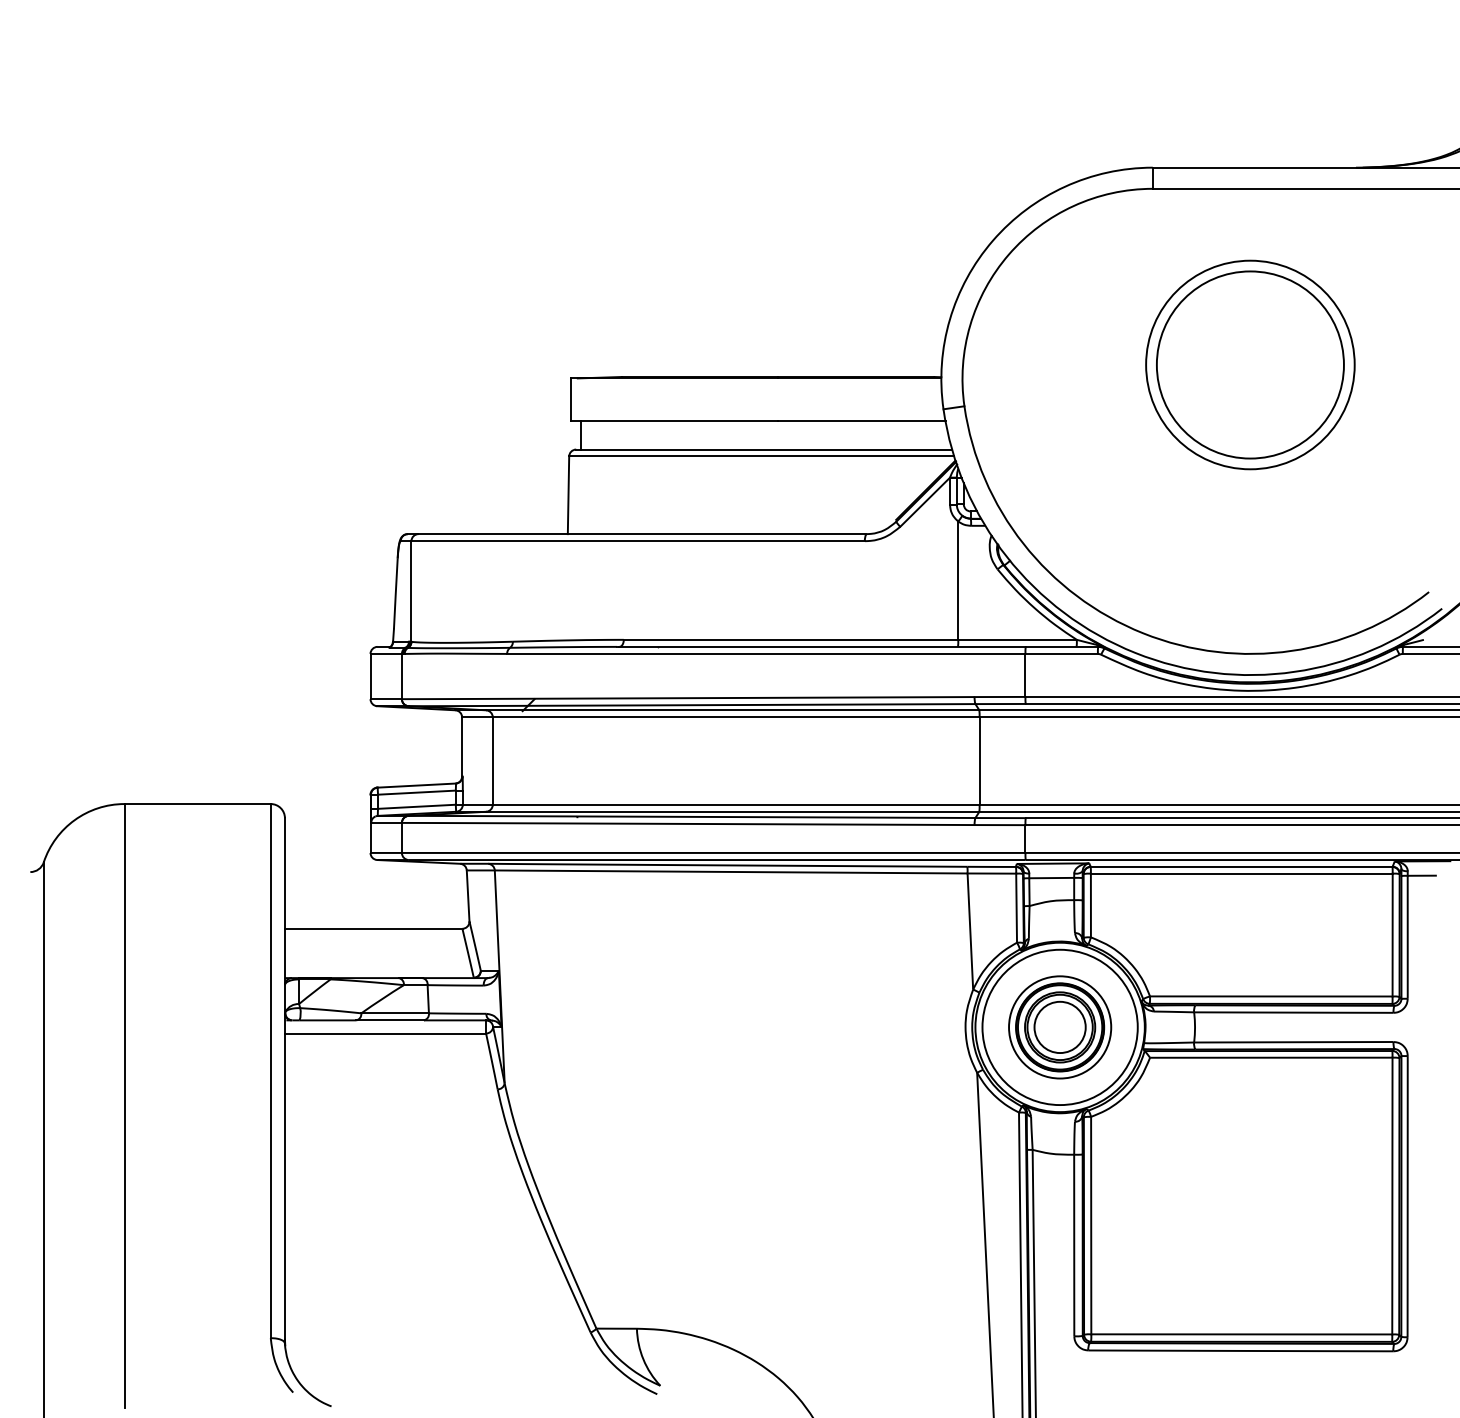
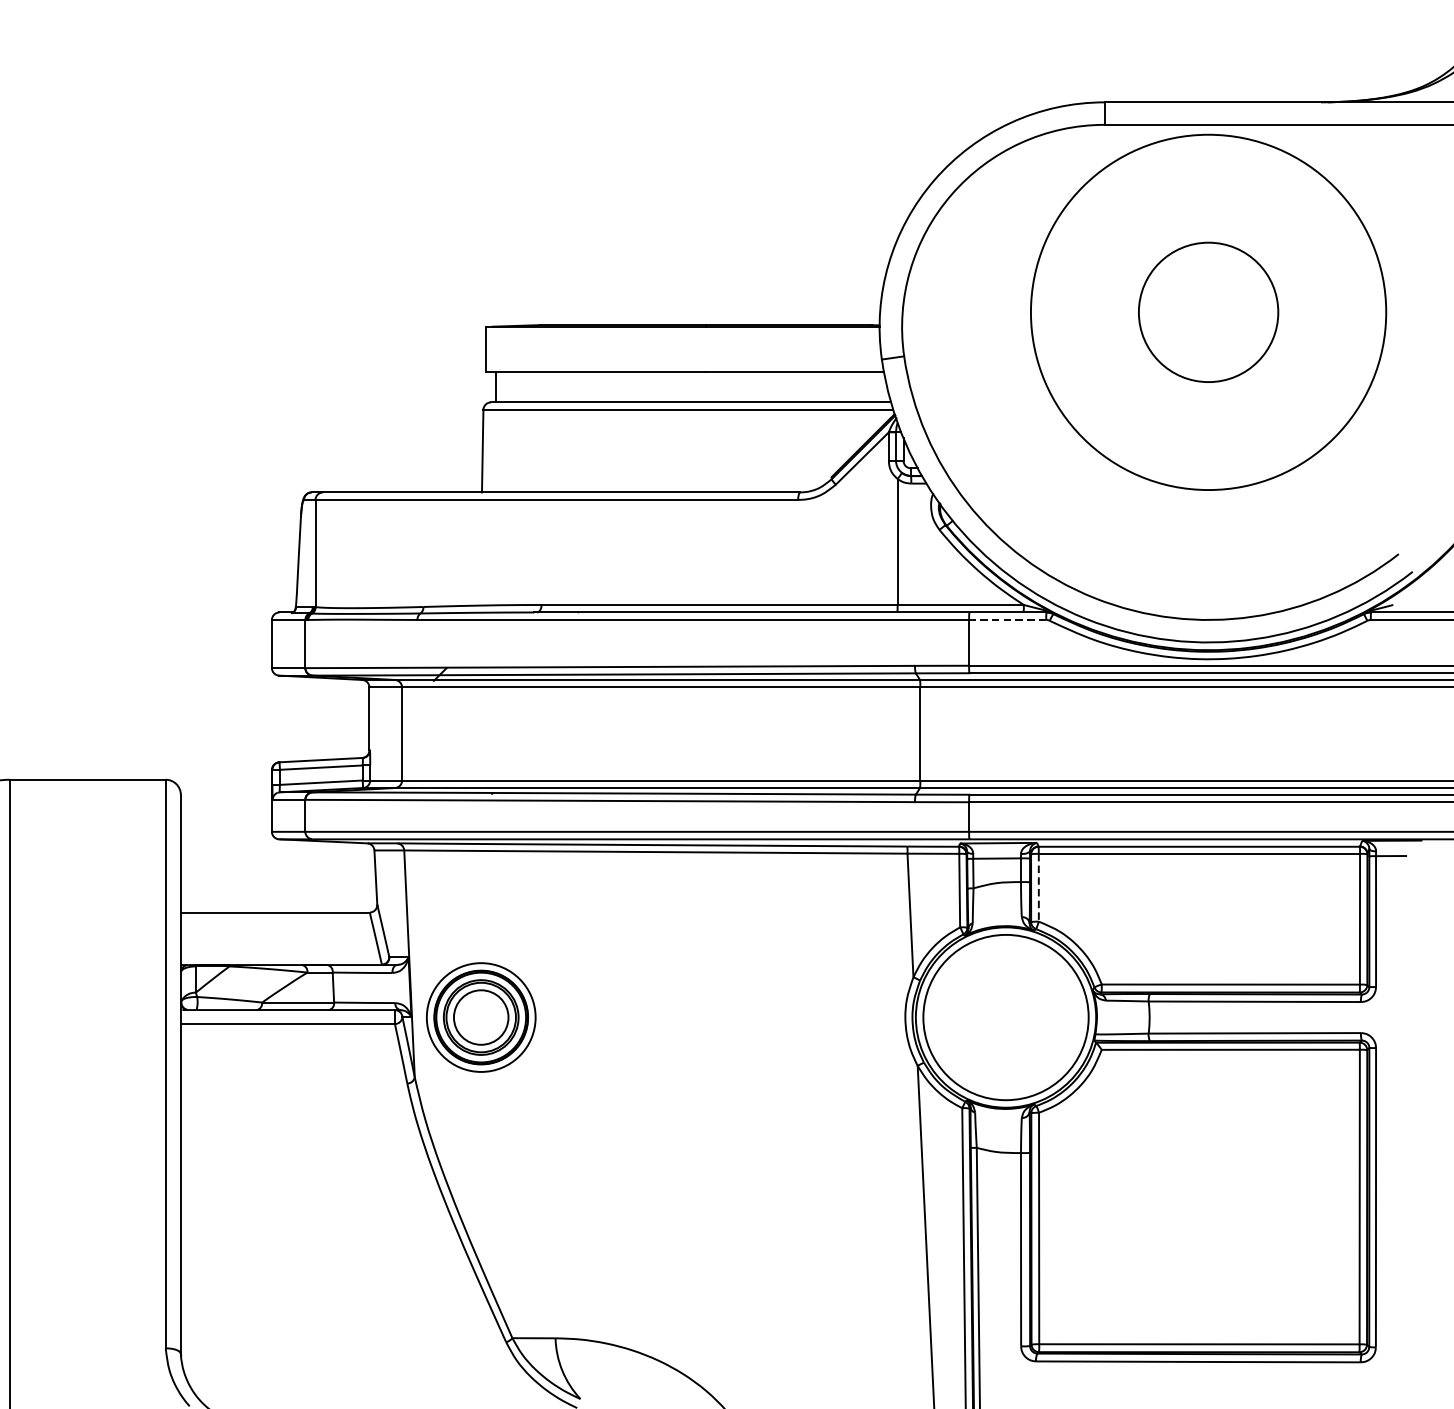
circle: (1249, 364) -> (1207, 311), size x0.7
circle: (1250, 364) -> (1208, 311), size x1.6
line: (1061, 653) -> (1007, 619), solid -> dashed
line: (1090, 905) -> (1038, 887), solid -> dashed
part: (1060, 1027) -> (481, 1017), moved

